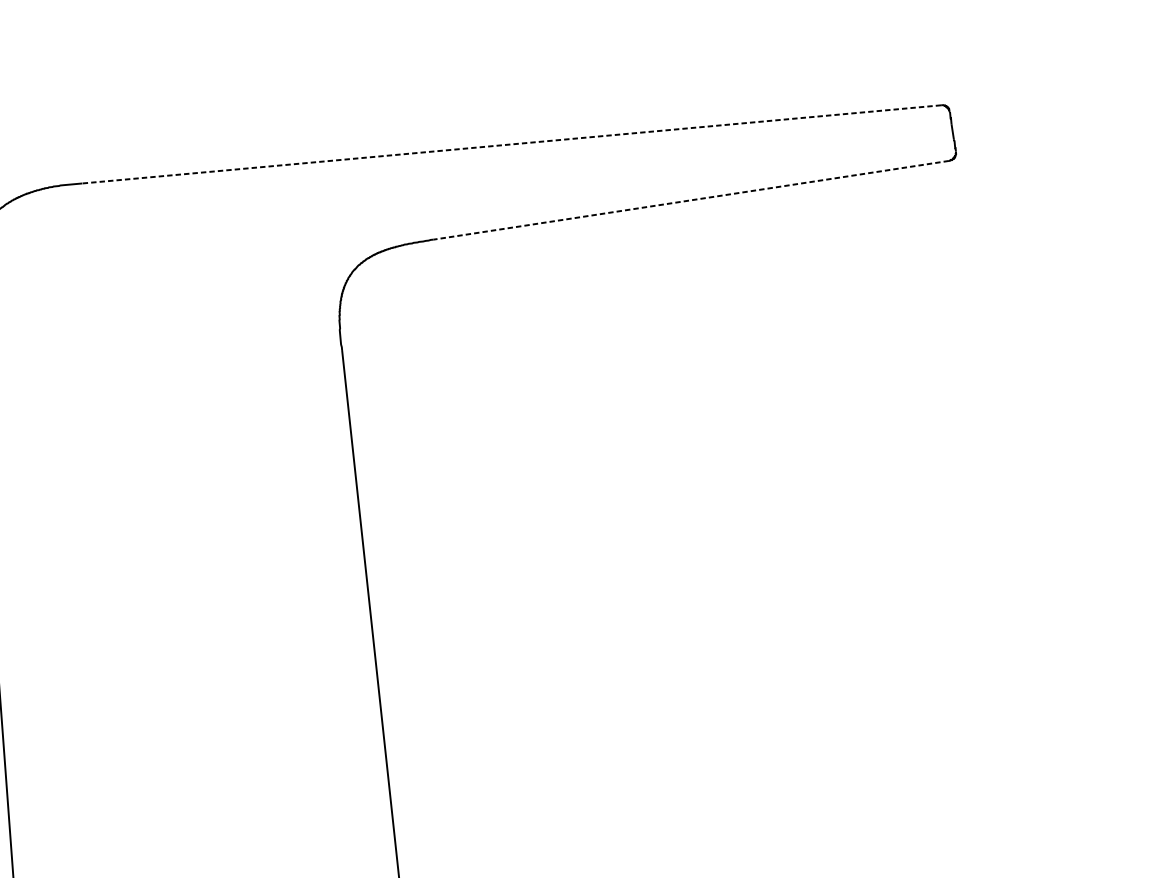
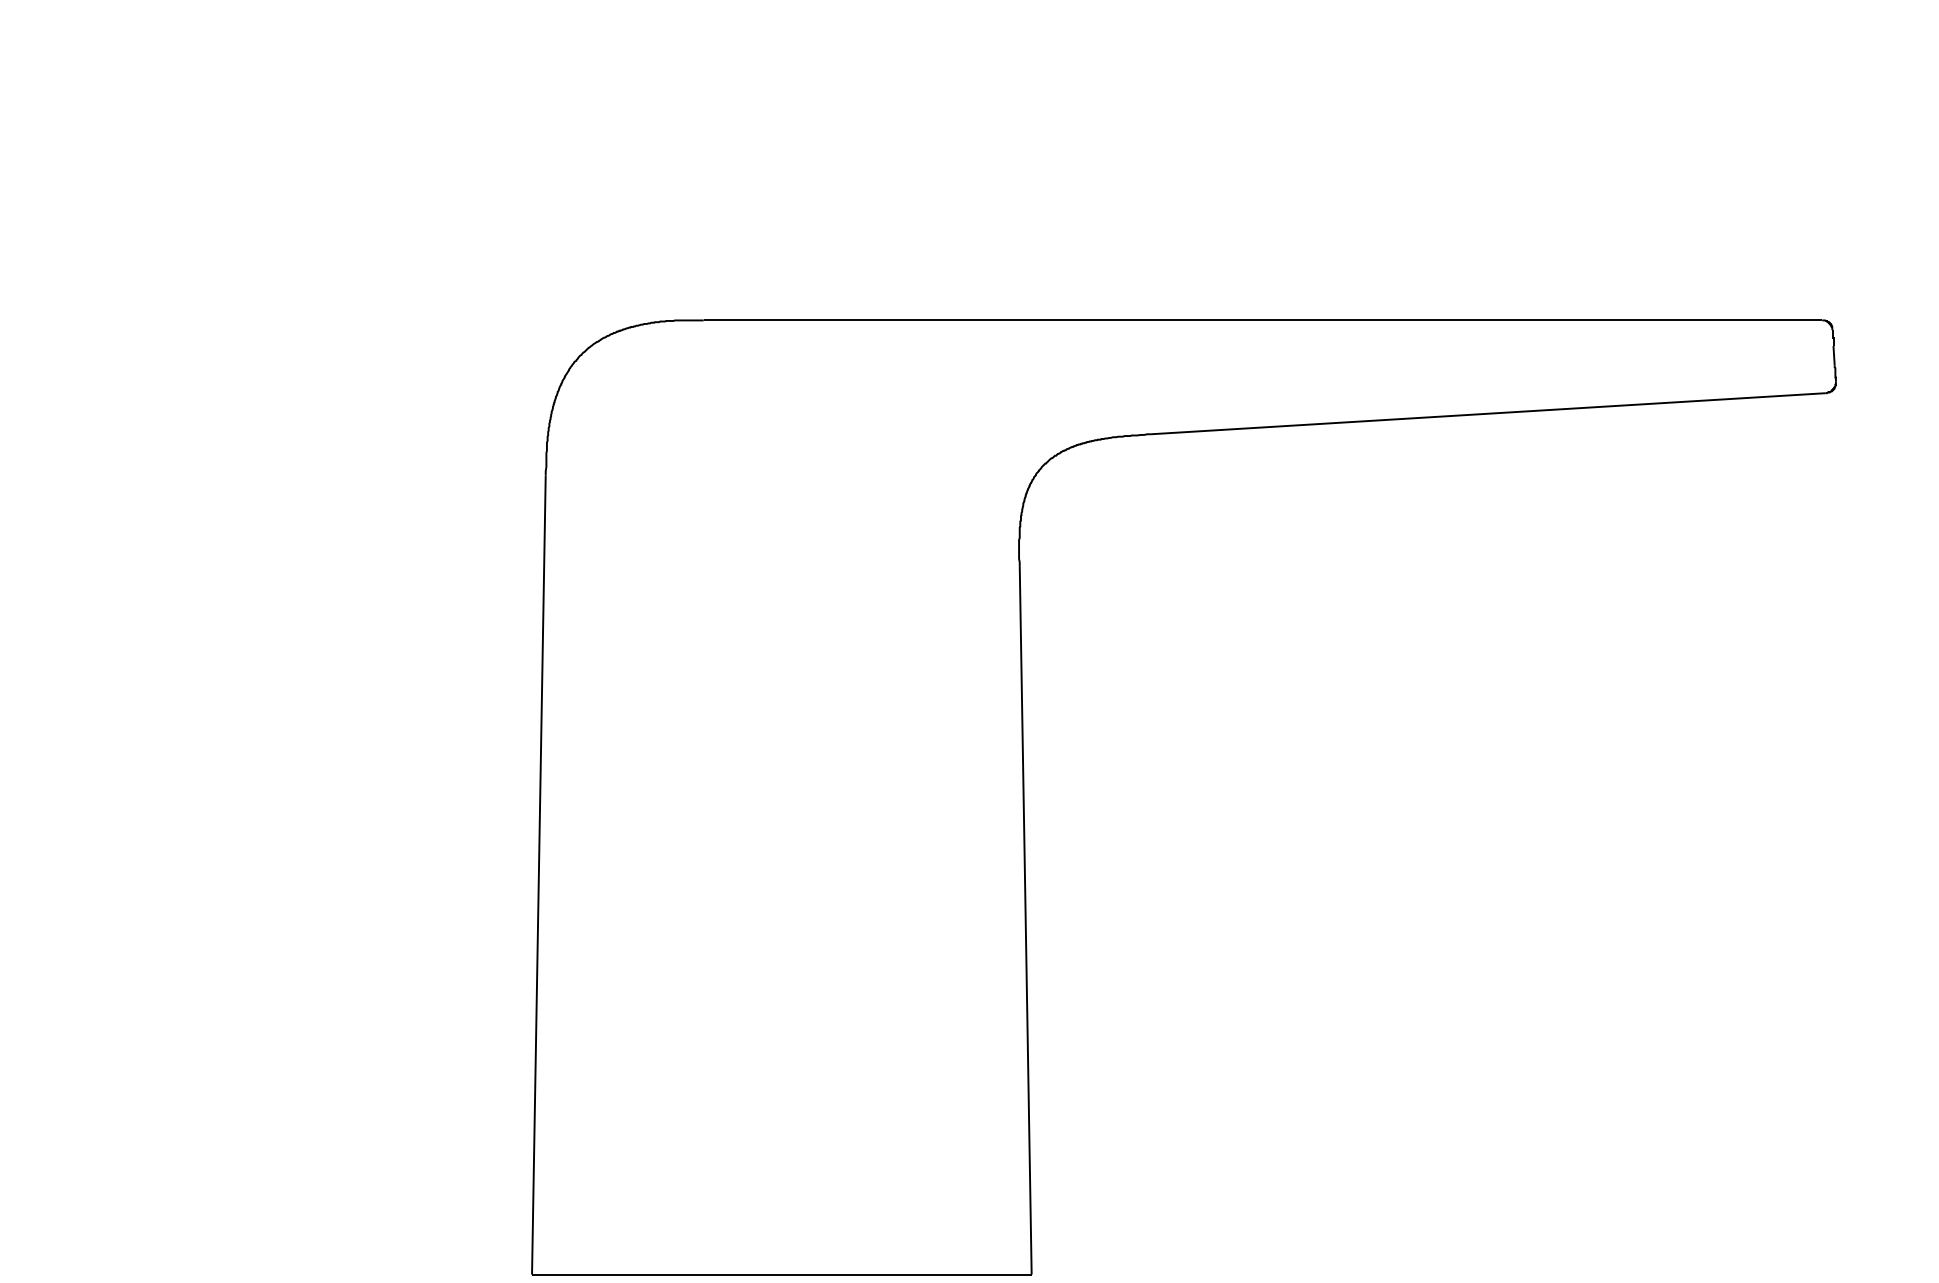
line: (511, 144) -> (1262, 320), dashed -> solid
line: (690, 200) -> (1487, 413), dashed -> solid

